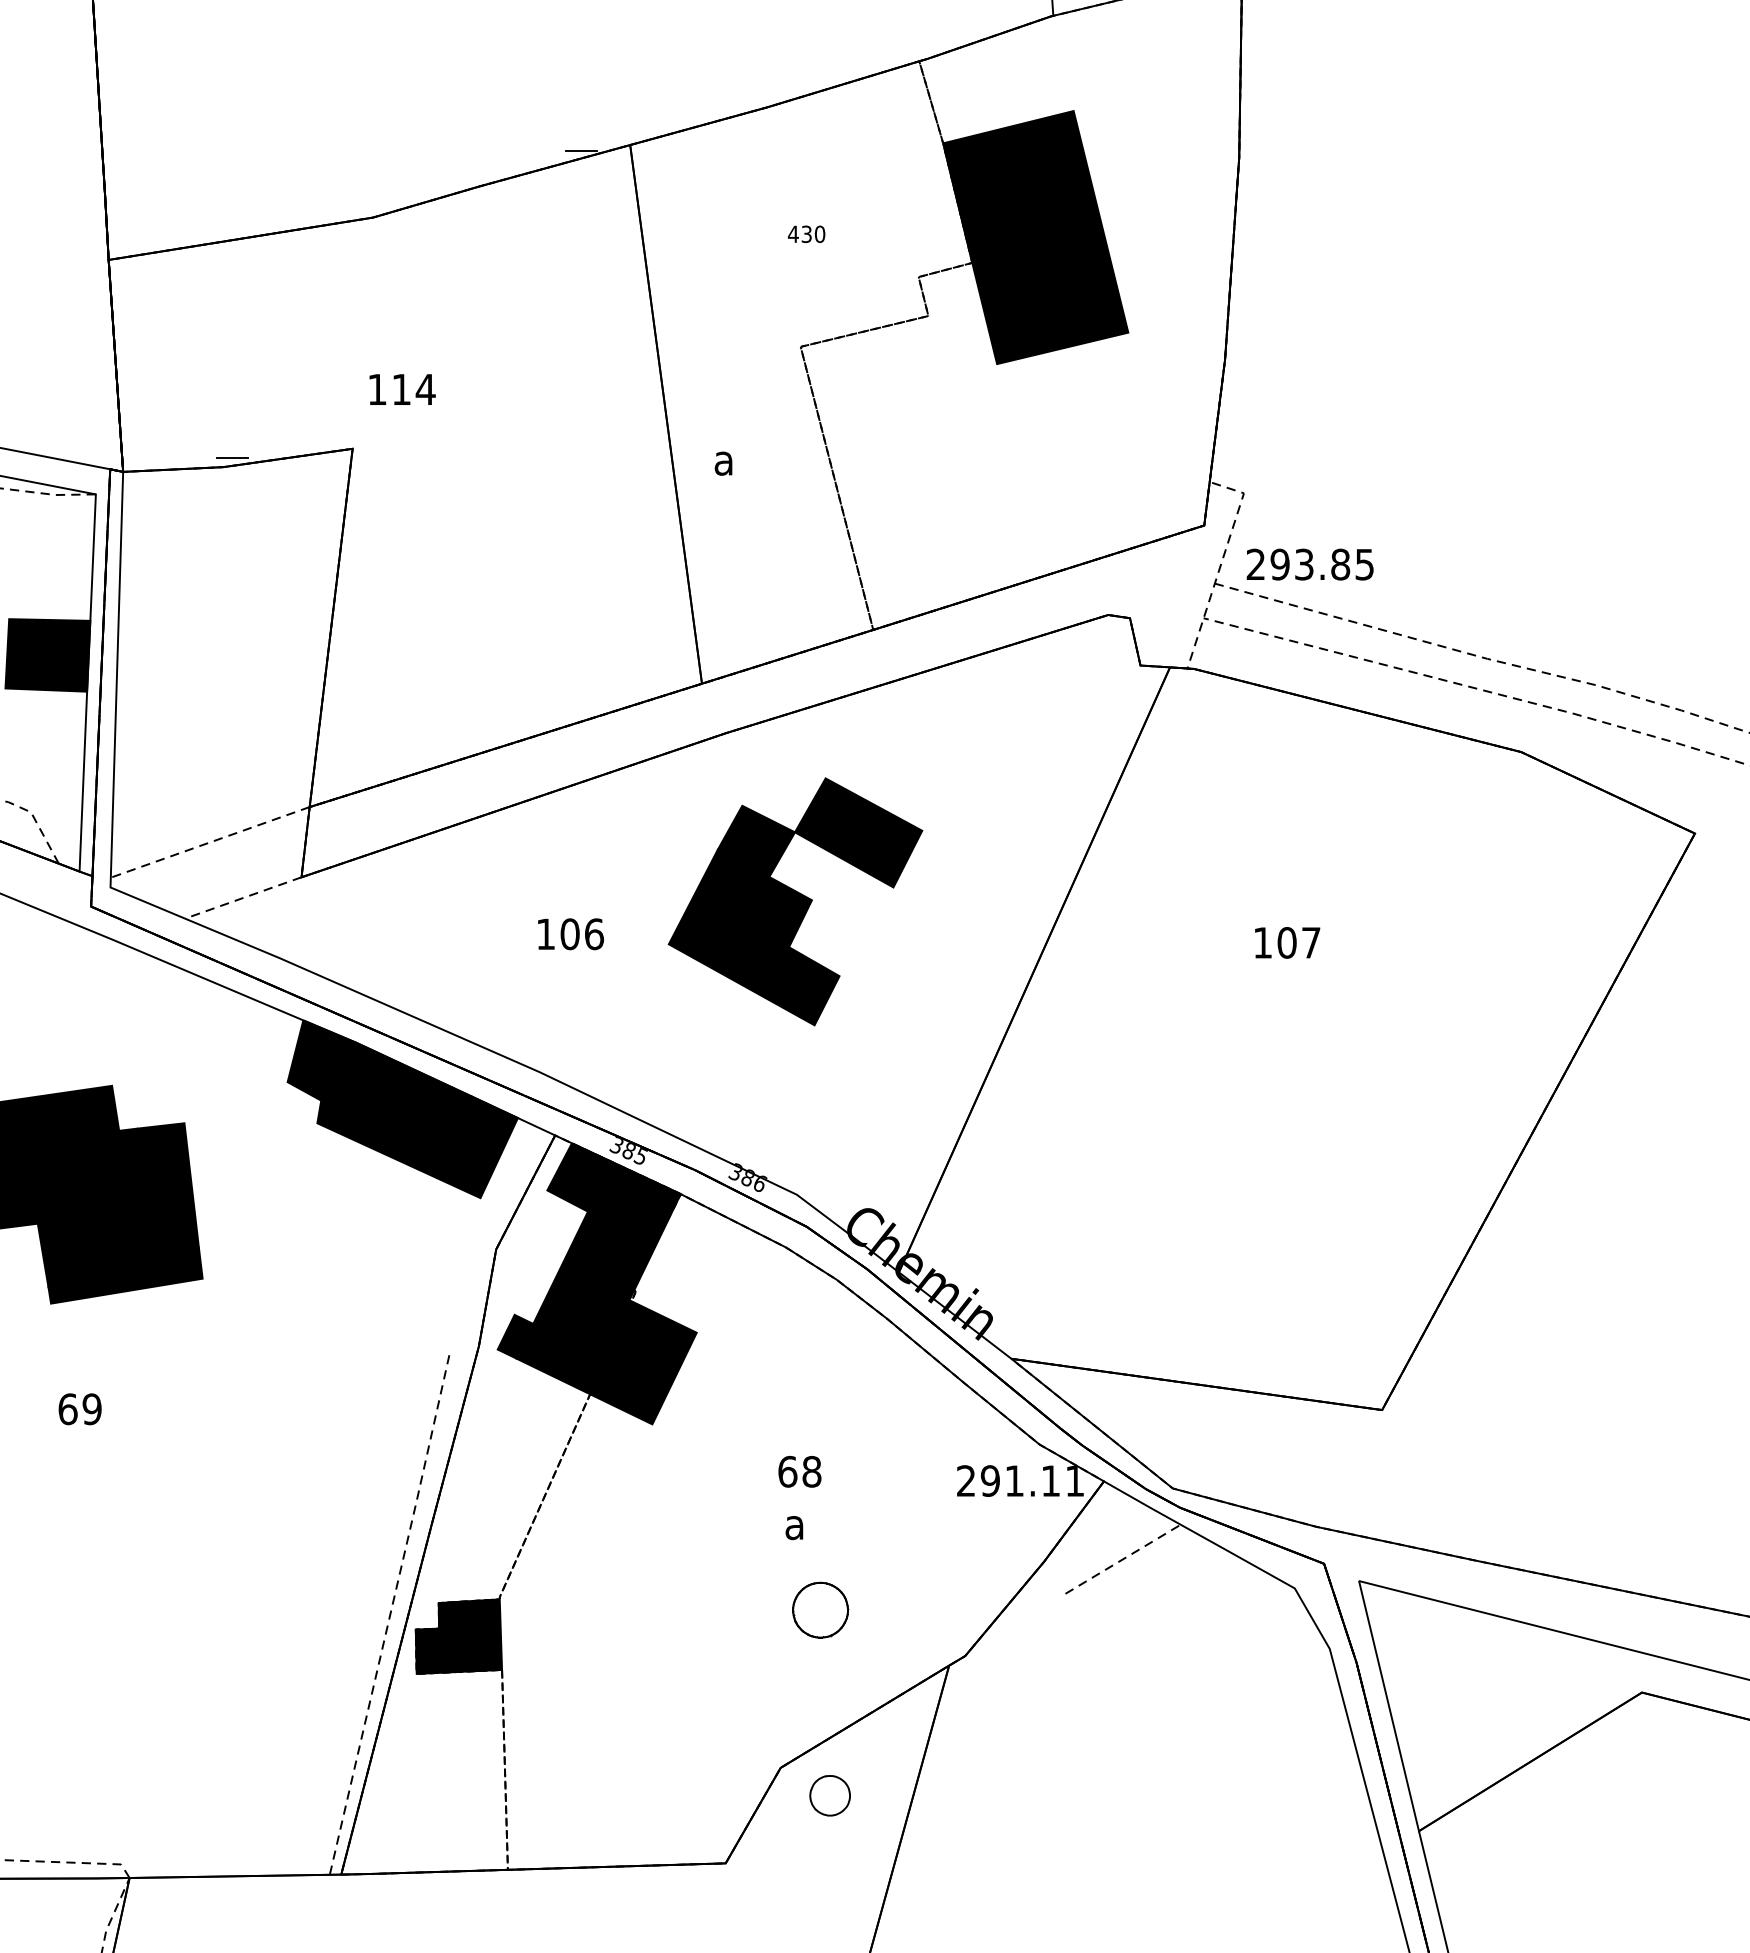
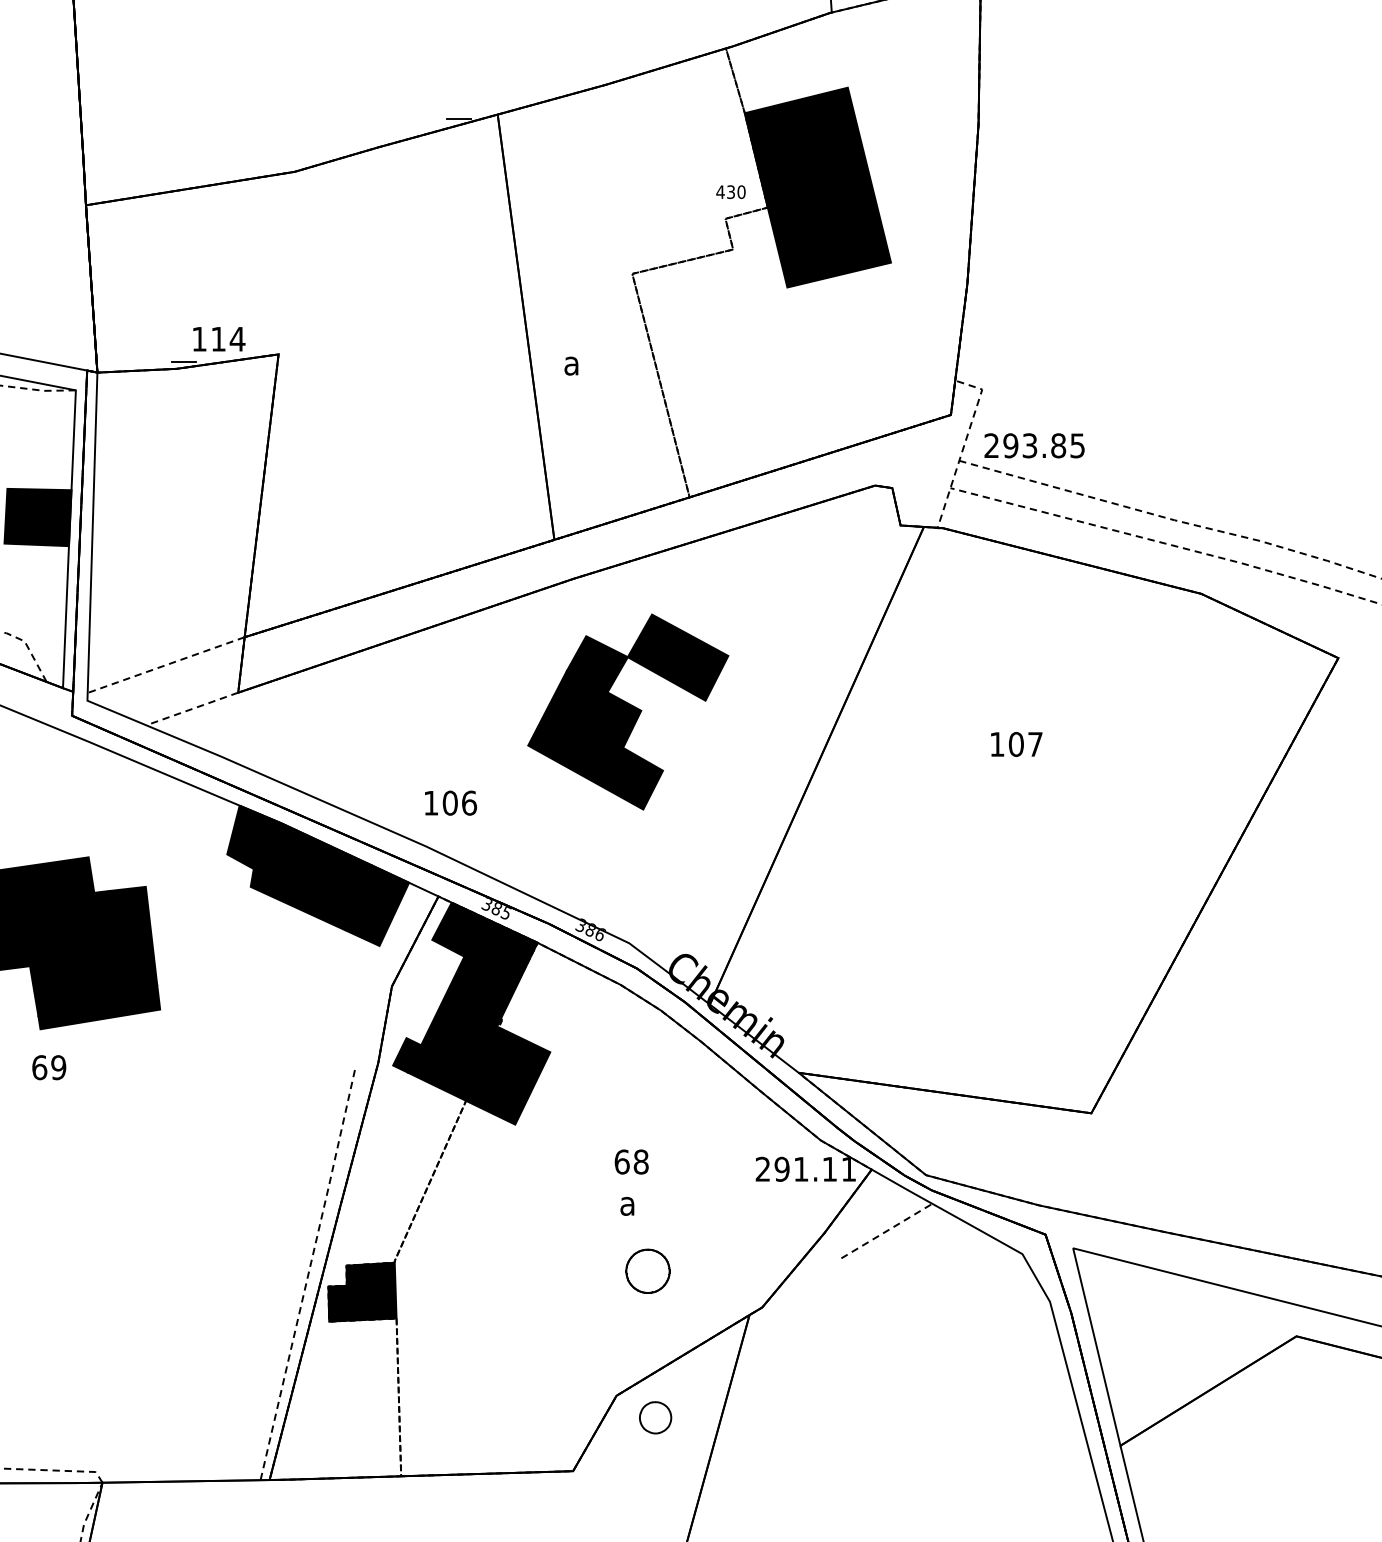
text: (806, 234) -> (730, 192), moved
text: (402, 389) -> (219, 339), moved
text: (570, 934) -> (450, 803), moved
text: (79, 1409) -> (48, 1067), moved

